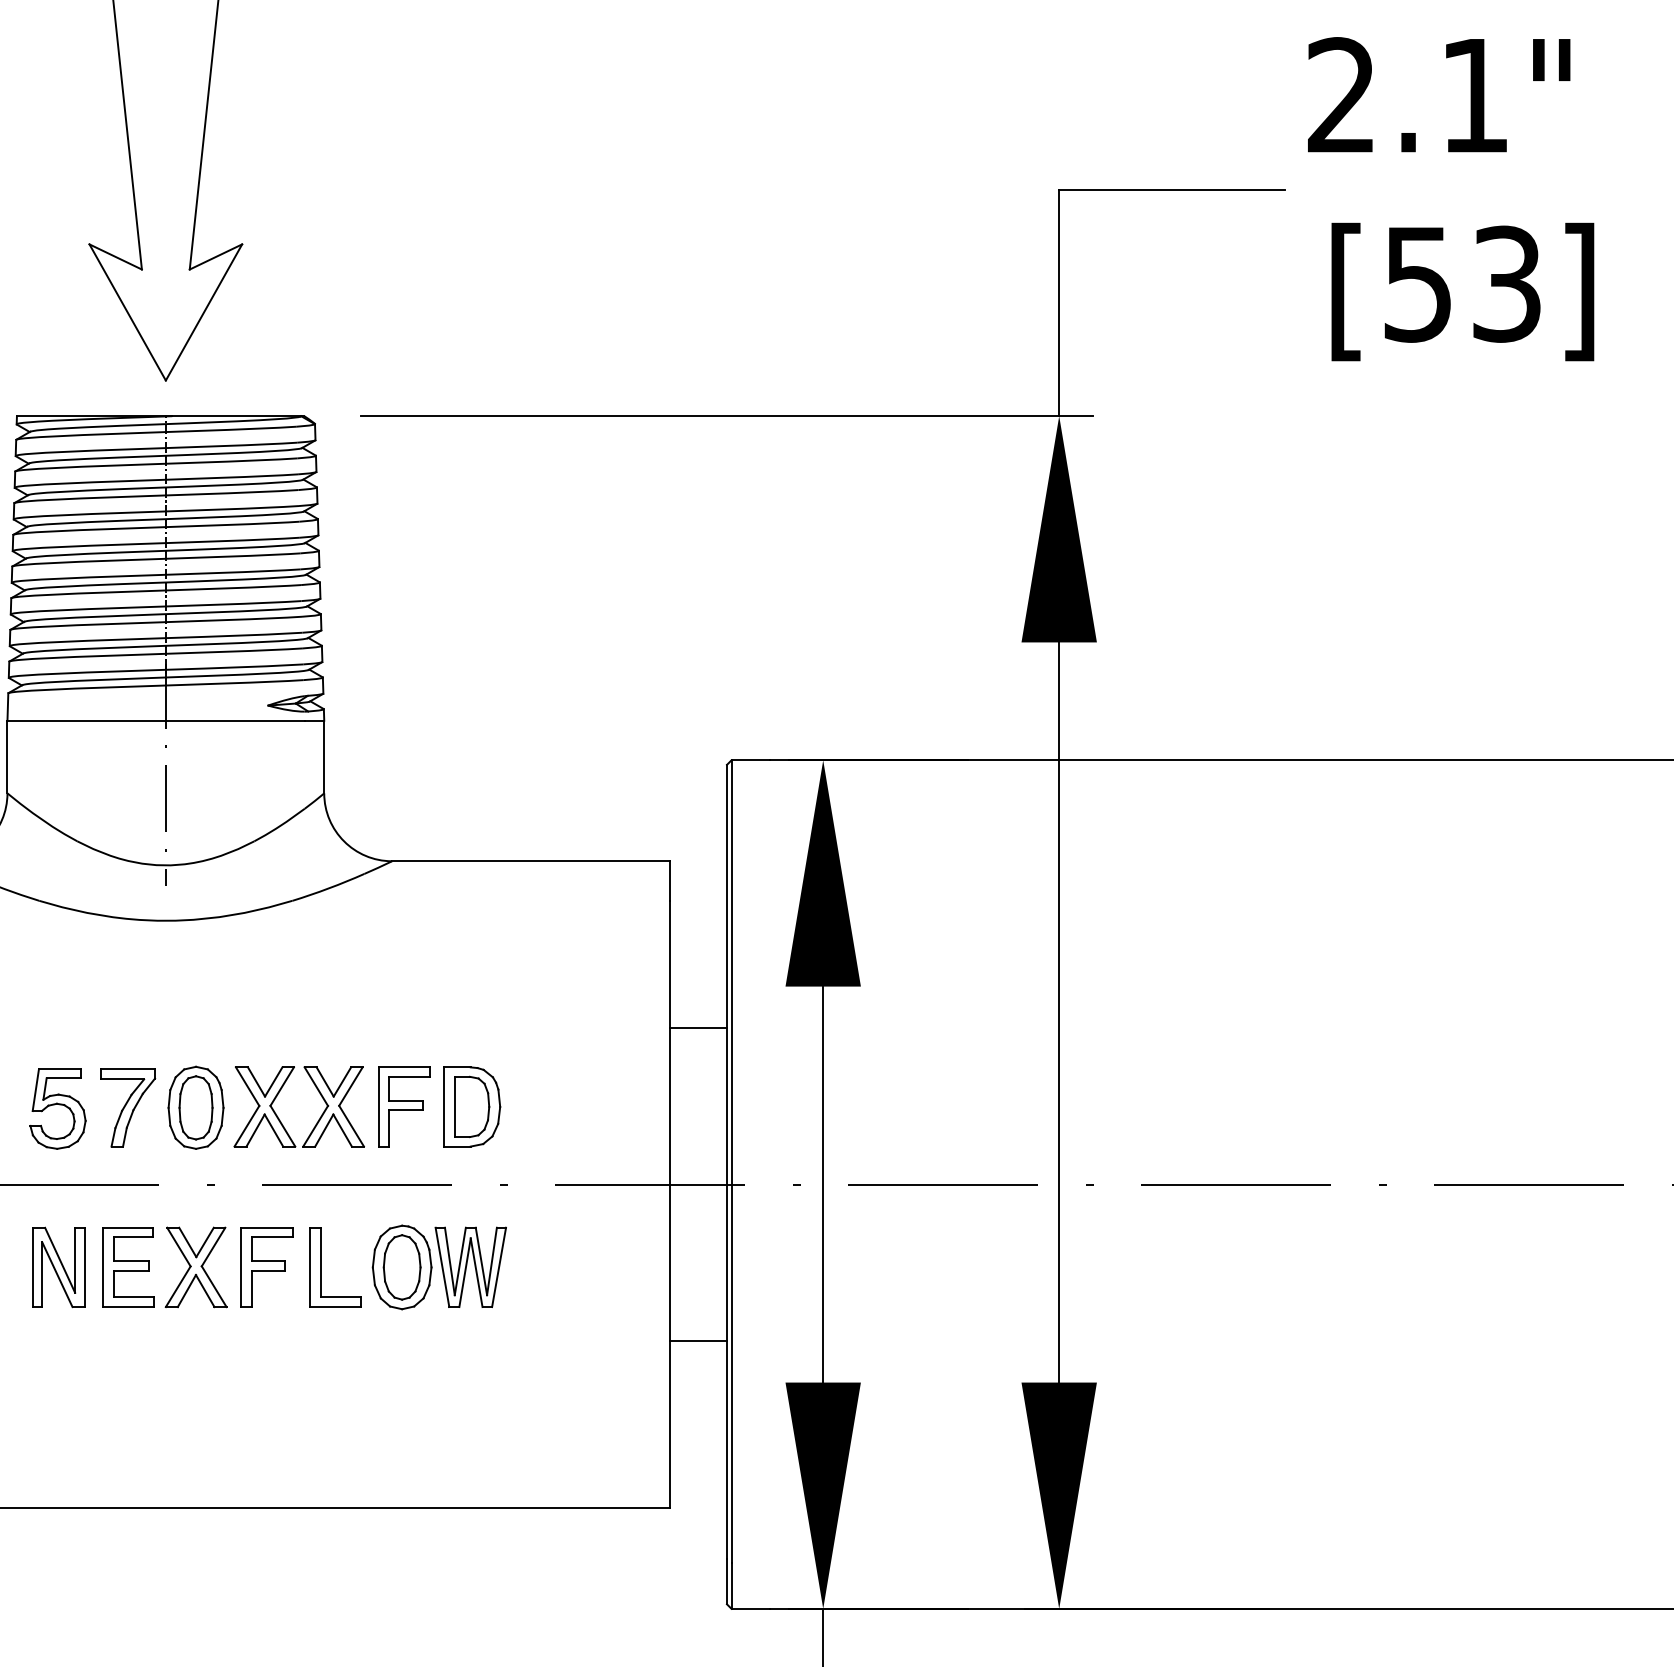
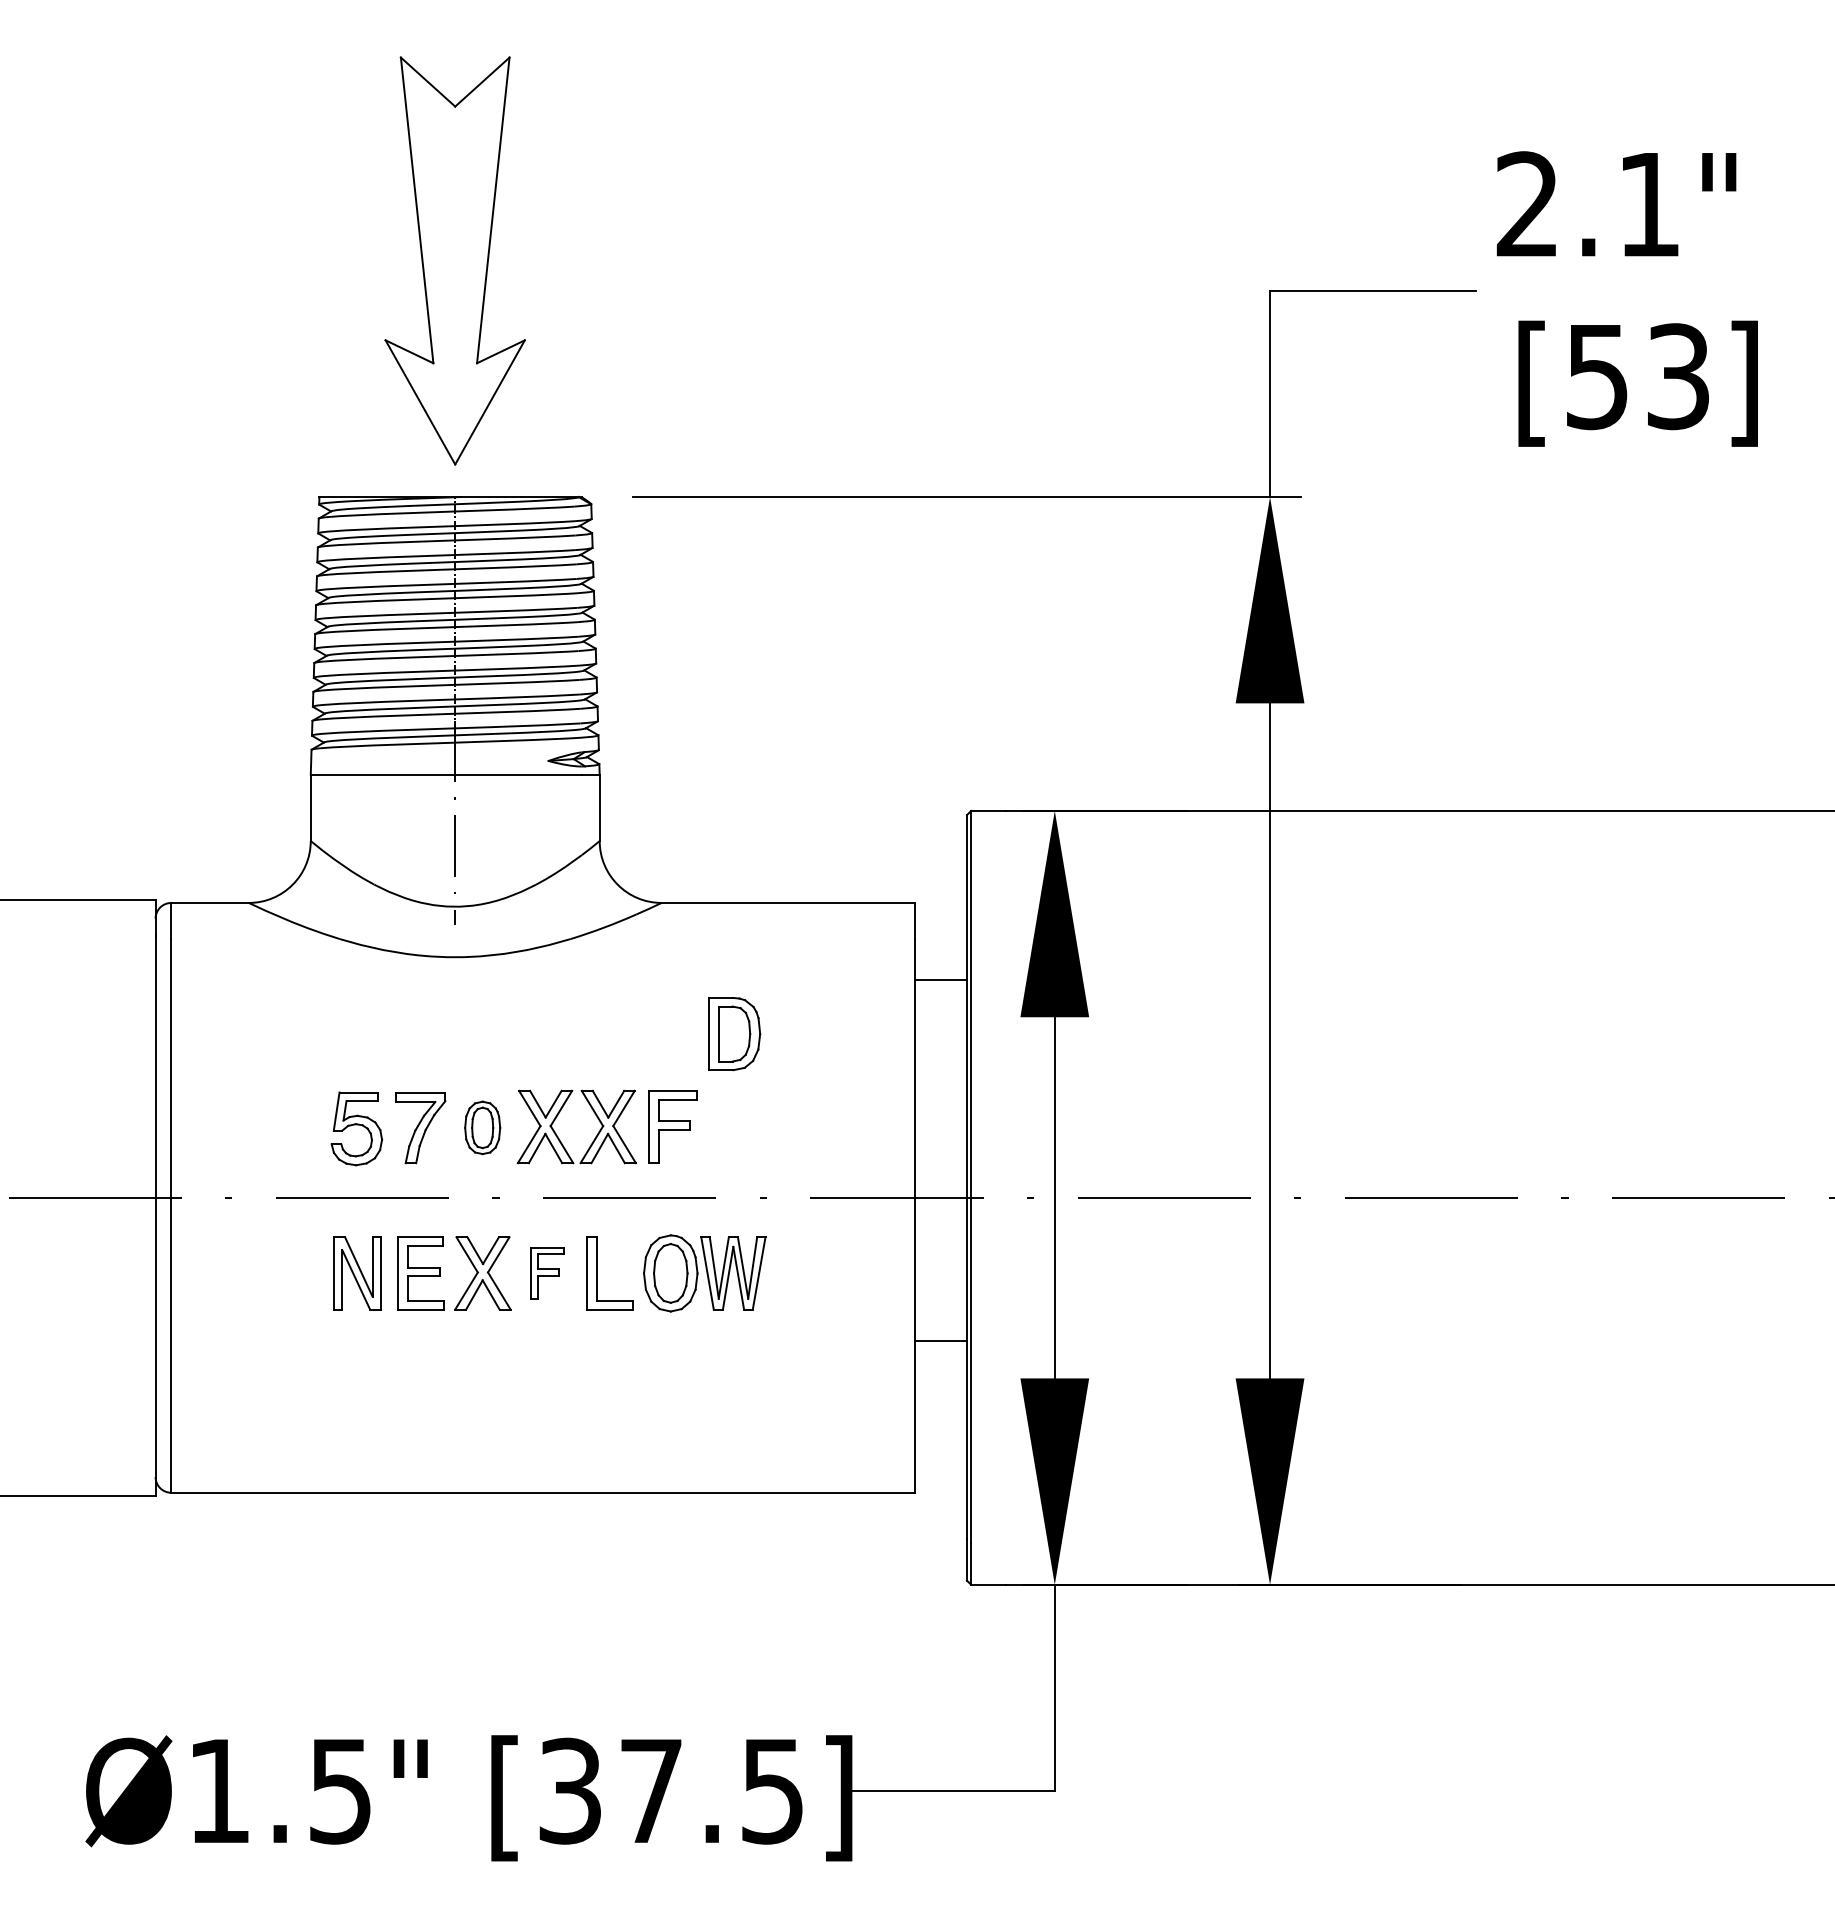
line: (698, 1028) -> (941, 980), moved
part: (195, 1107) -> (482, 1127), size x0.7
part: (472, 1107) -> (734, 1034), moved
part: (267, 1267) -> (547, 1273), size x0.7

